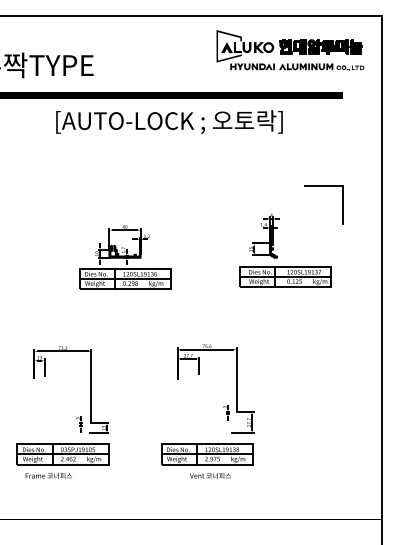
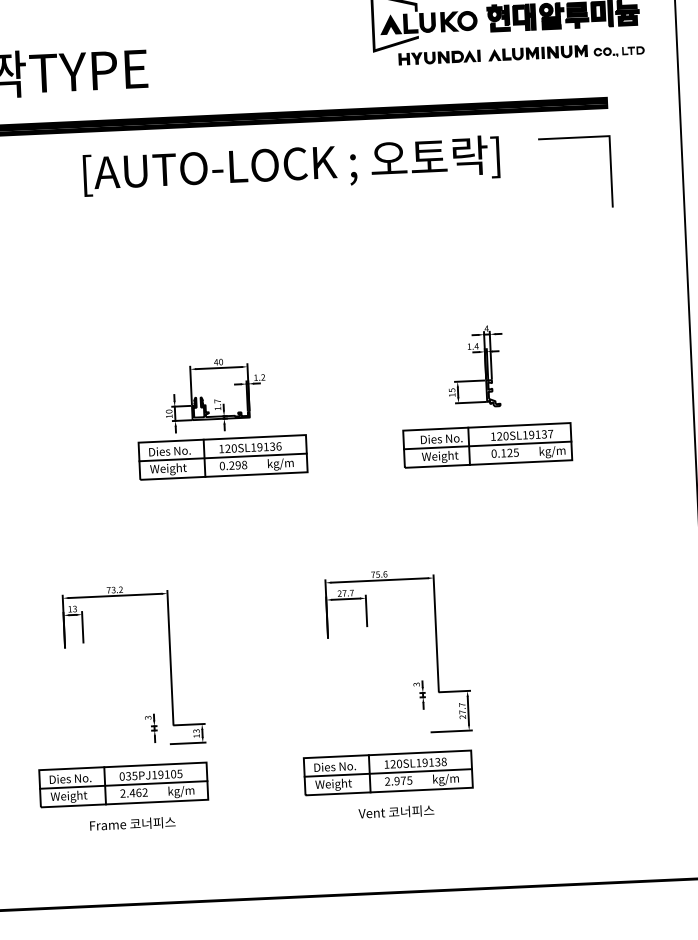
line: (323, 186) -> (573, 139), moved
part: (285, 276) -> (488, 444), moved
text: (48, 475) -> (131, 823), moved

